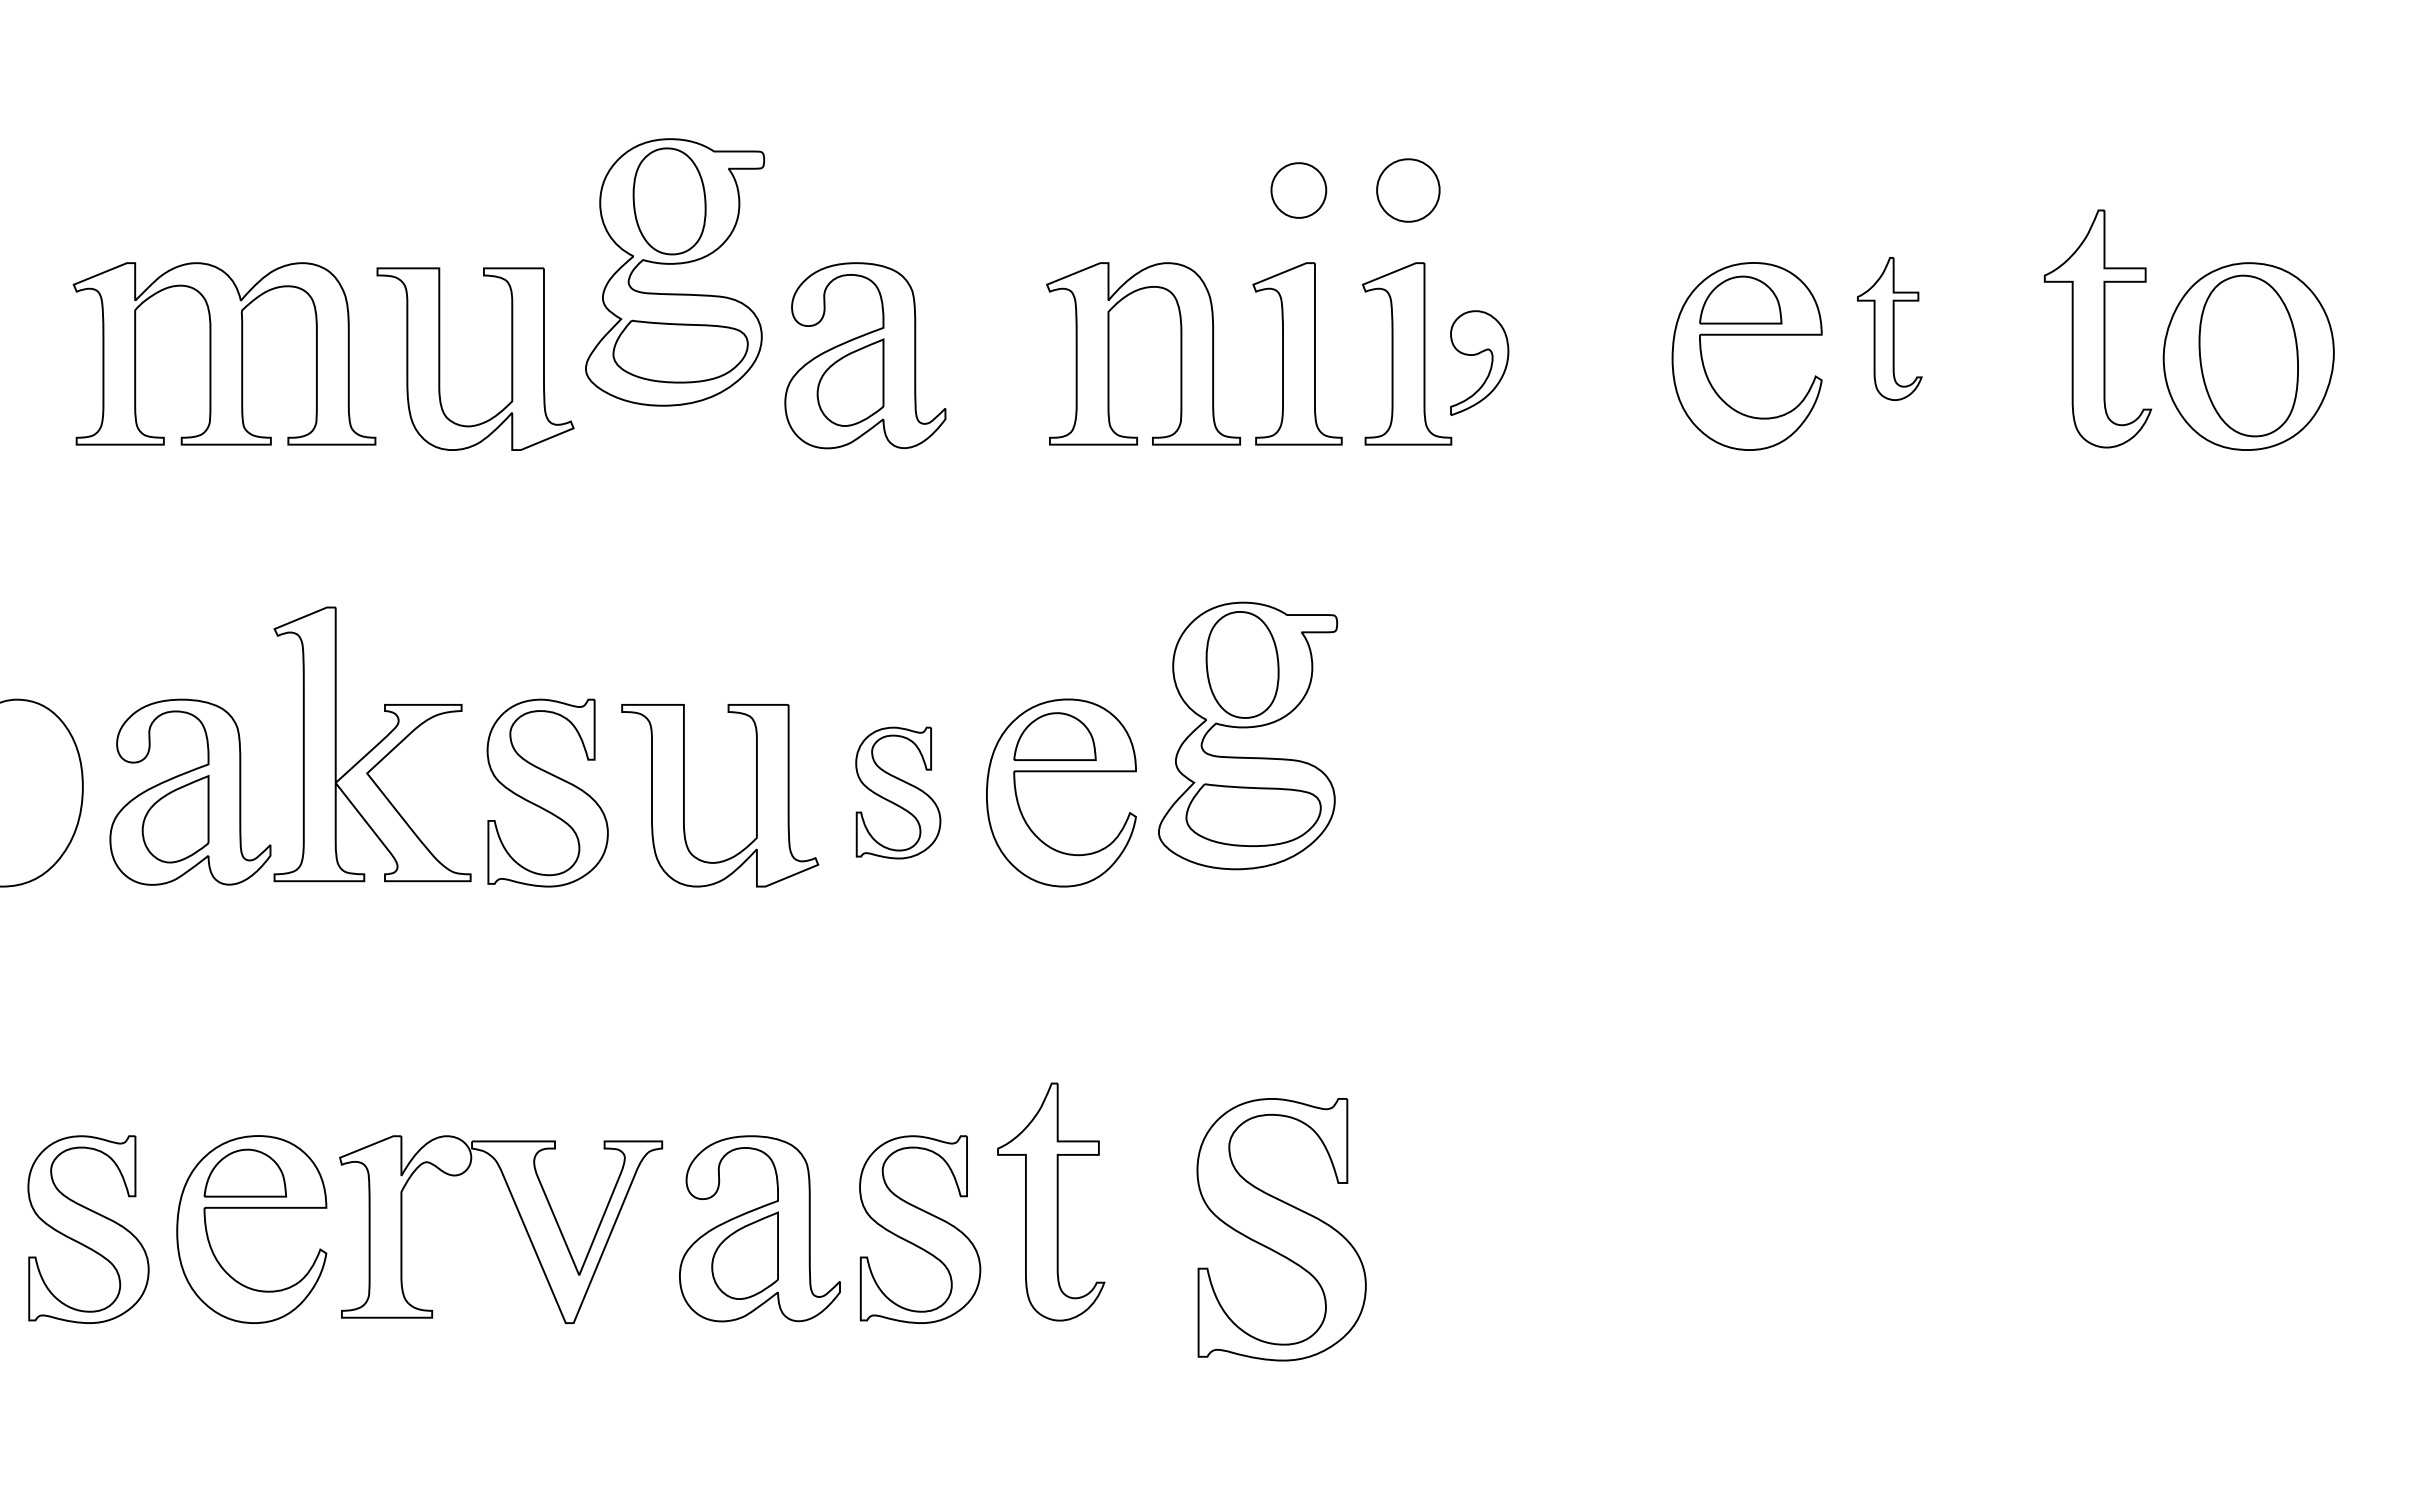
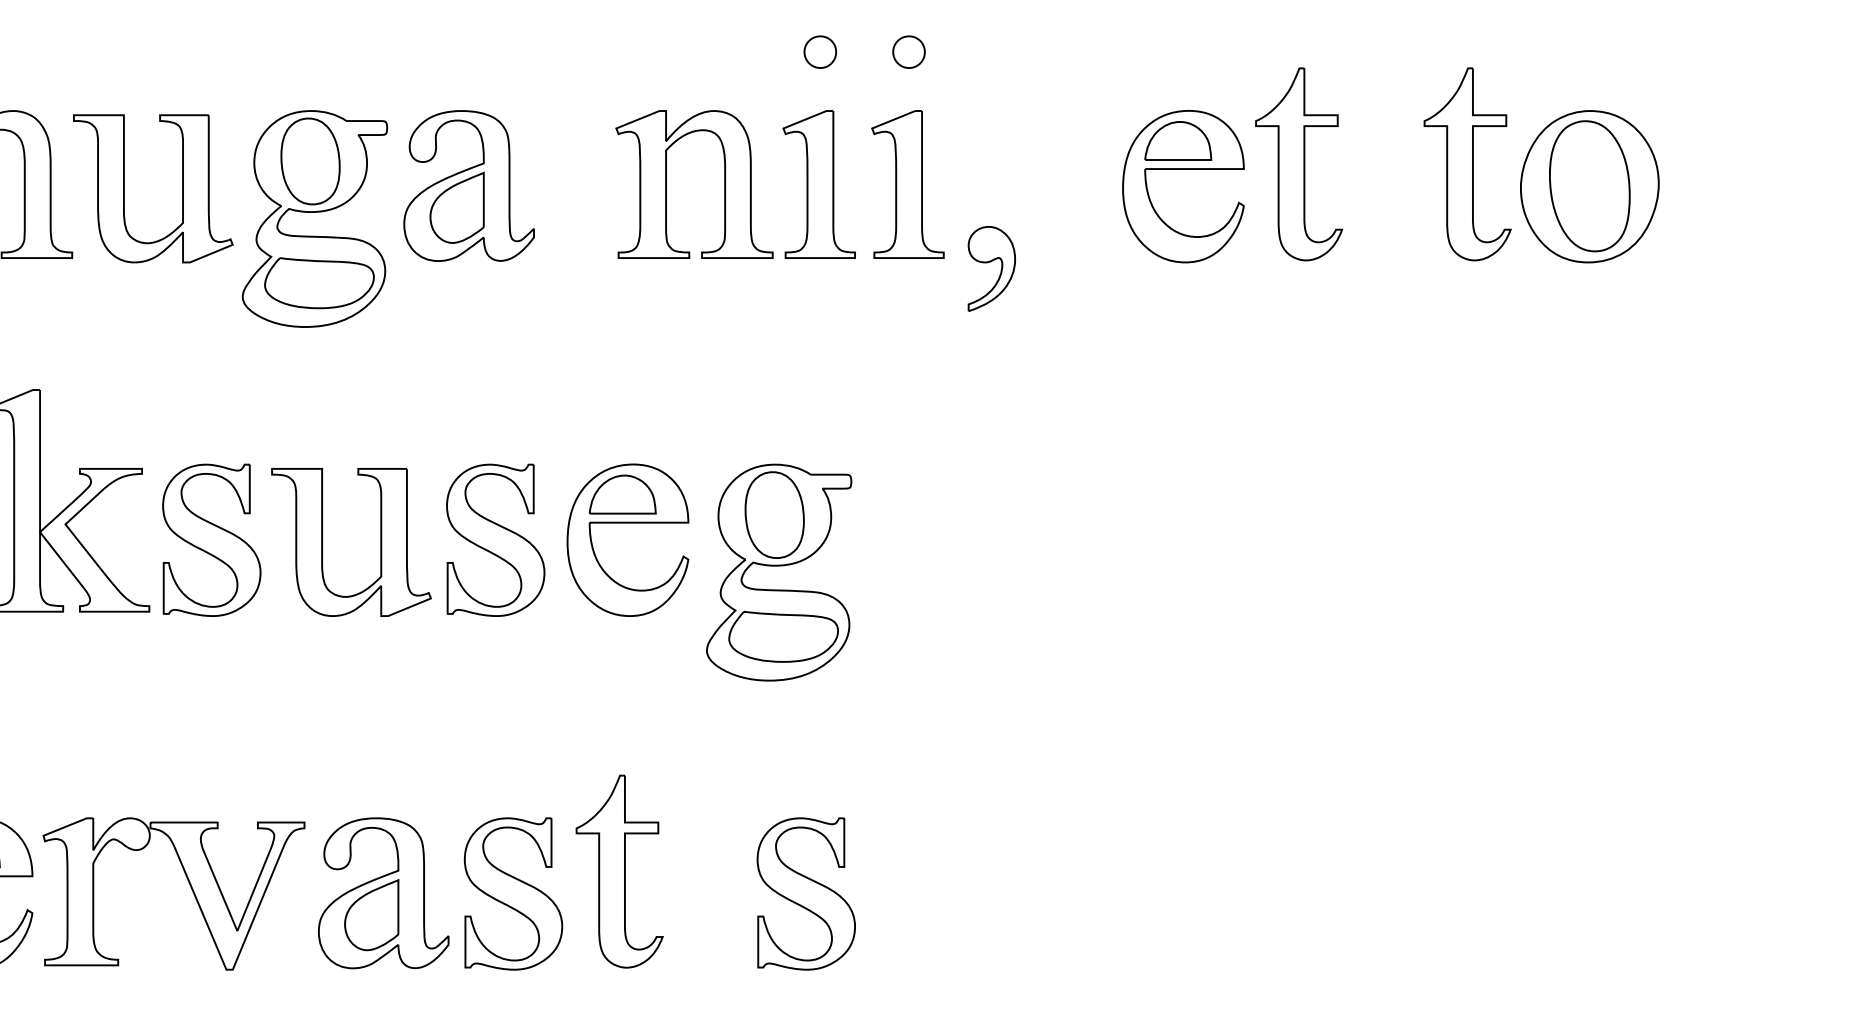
part: (1298, 190) -> (820, 52), size x0.71
part: (1408, 190) -> (909, 52), size x0.62
part: (675, 264) -> (315, 212), moved
part: (1889, 328) -> (1298, 163), size x1.67
part: (1476, 355) -> (989, 262), moved
part: (1248, 728) -> (779, 566), moved
part: (898, 792) -> (495, 539), size x1.43
part: (1281, 1229) -> (806, 893), size x0.71

